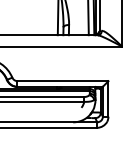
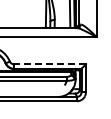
line: (62, 81) -> (49, 64), solid -> dashed

